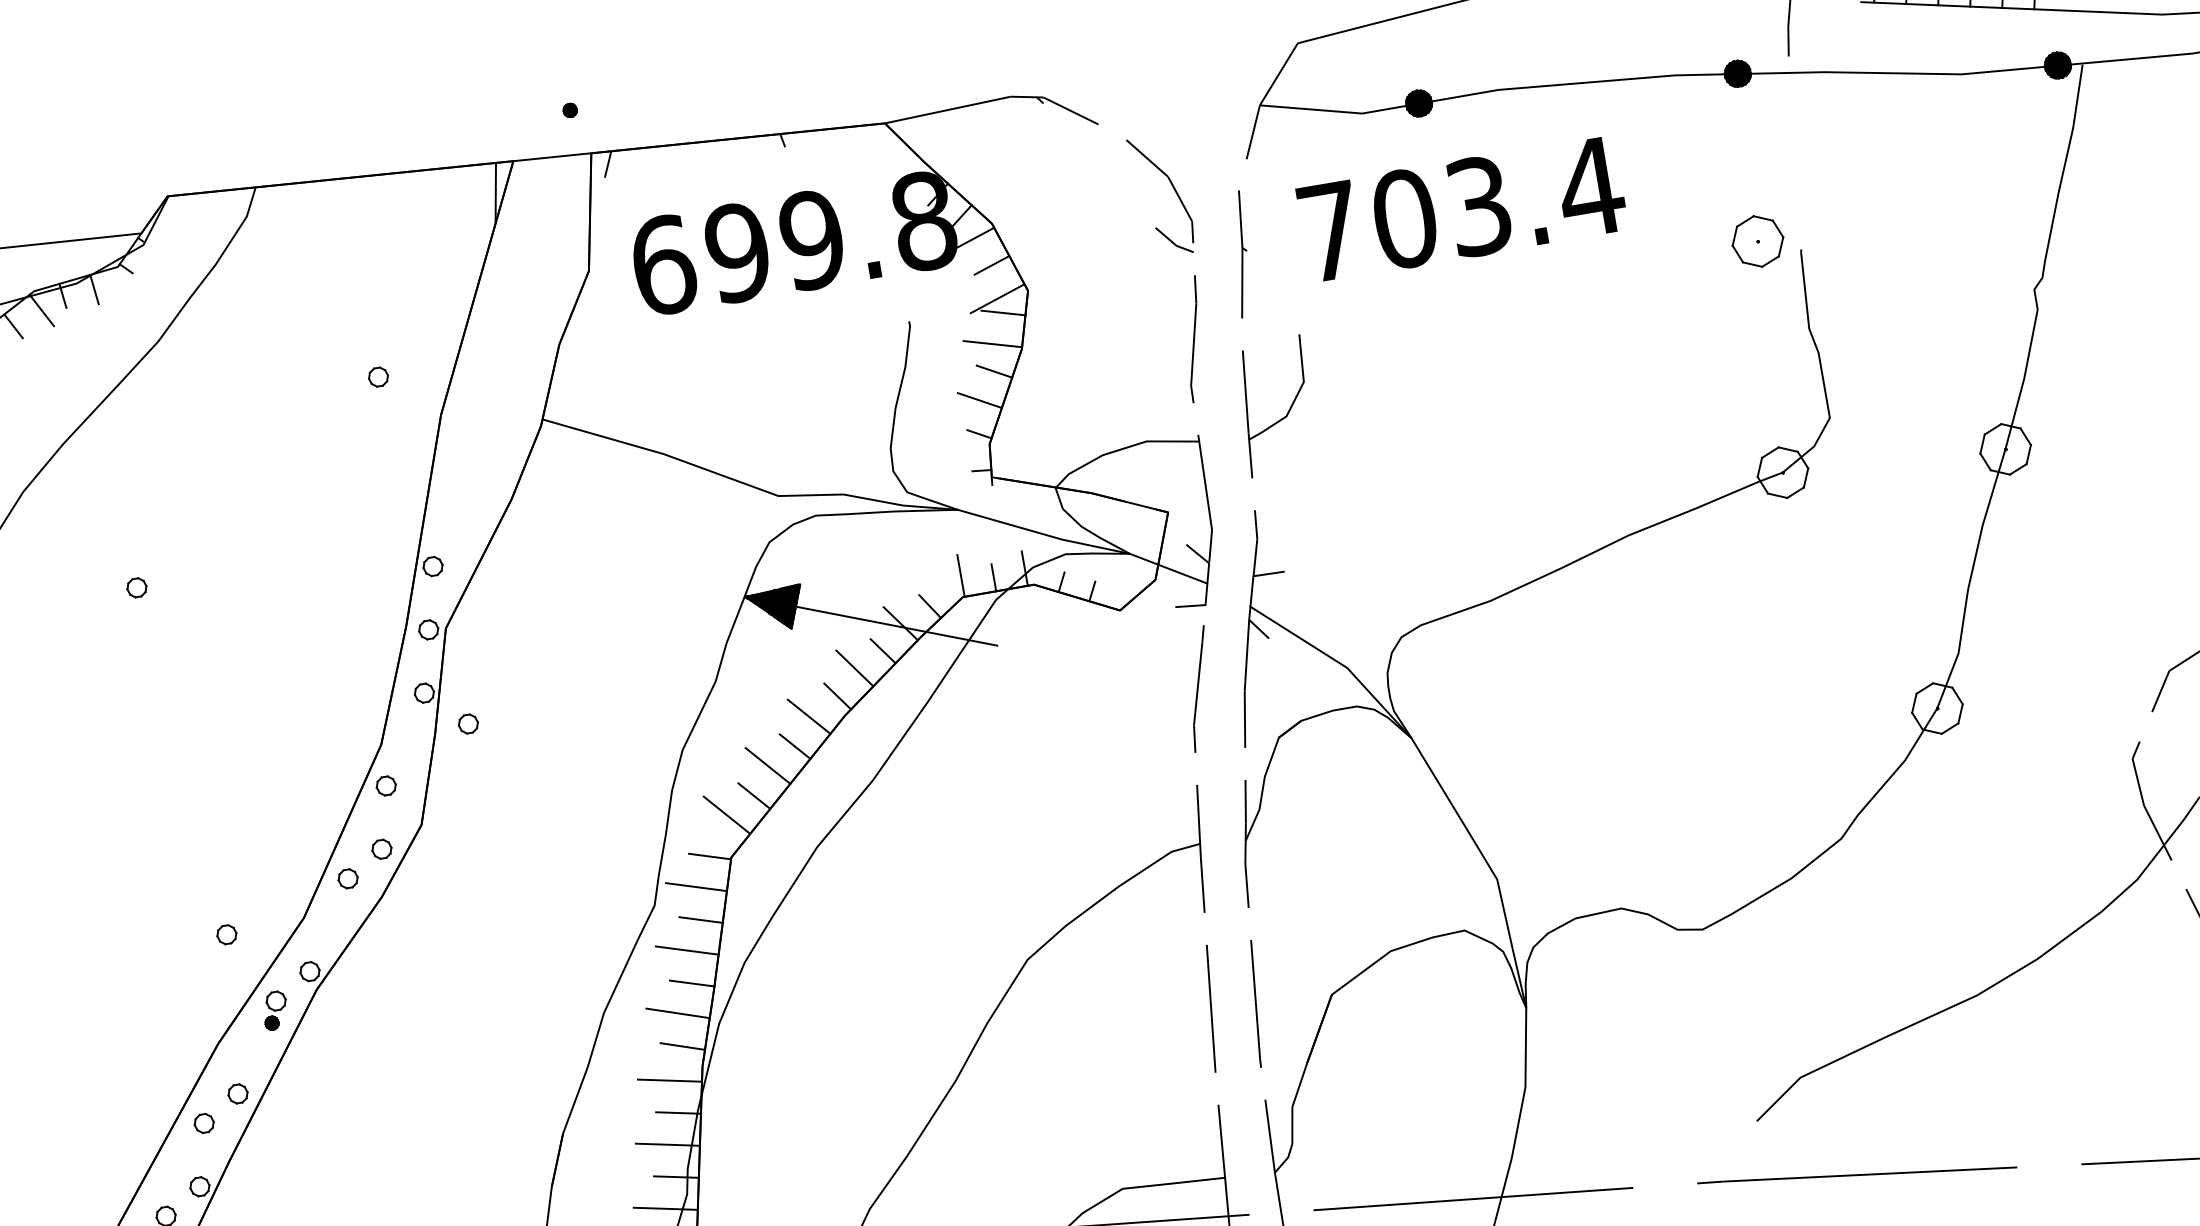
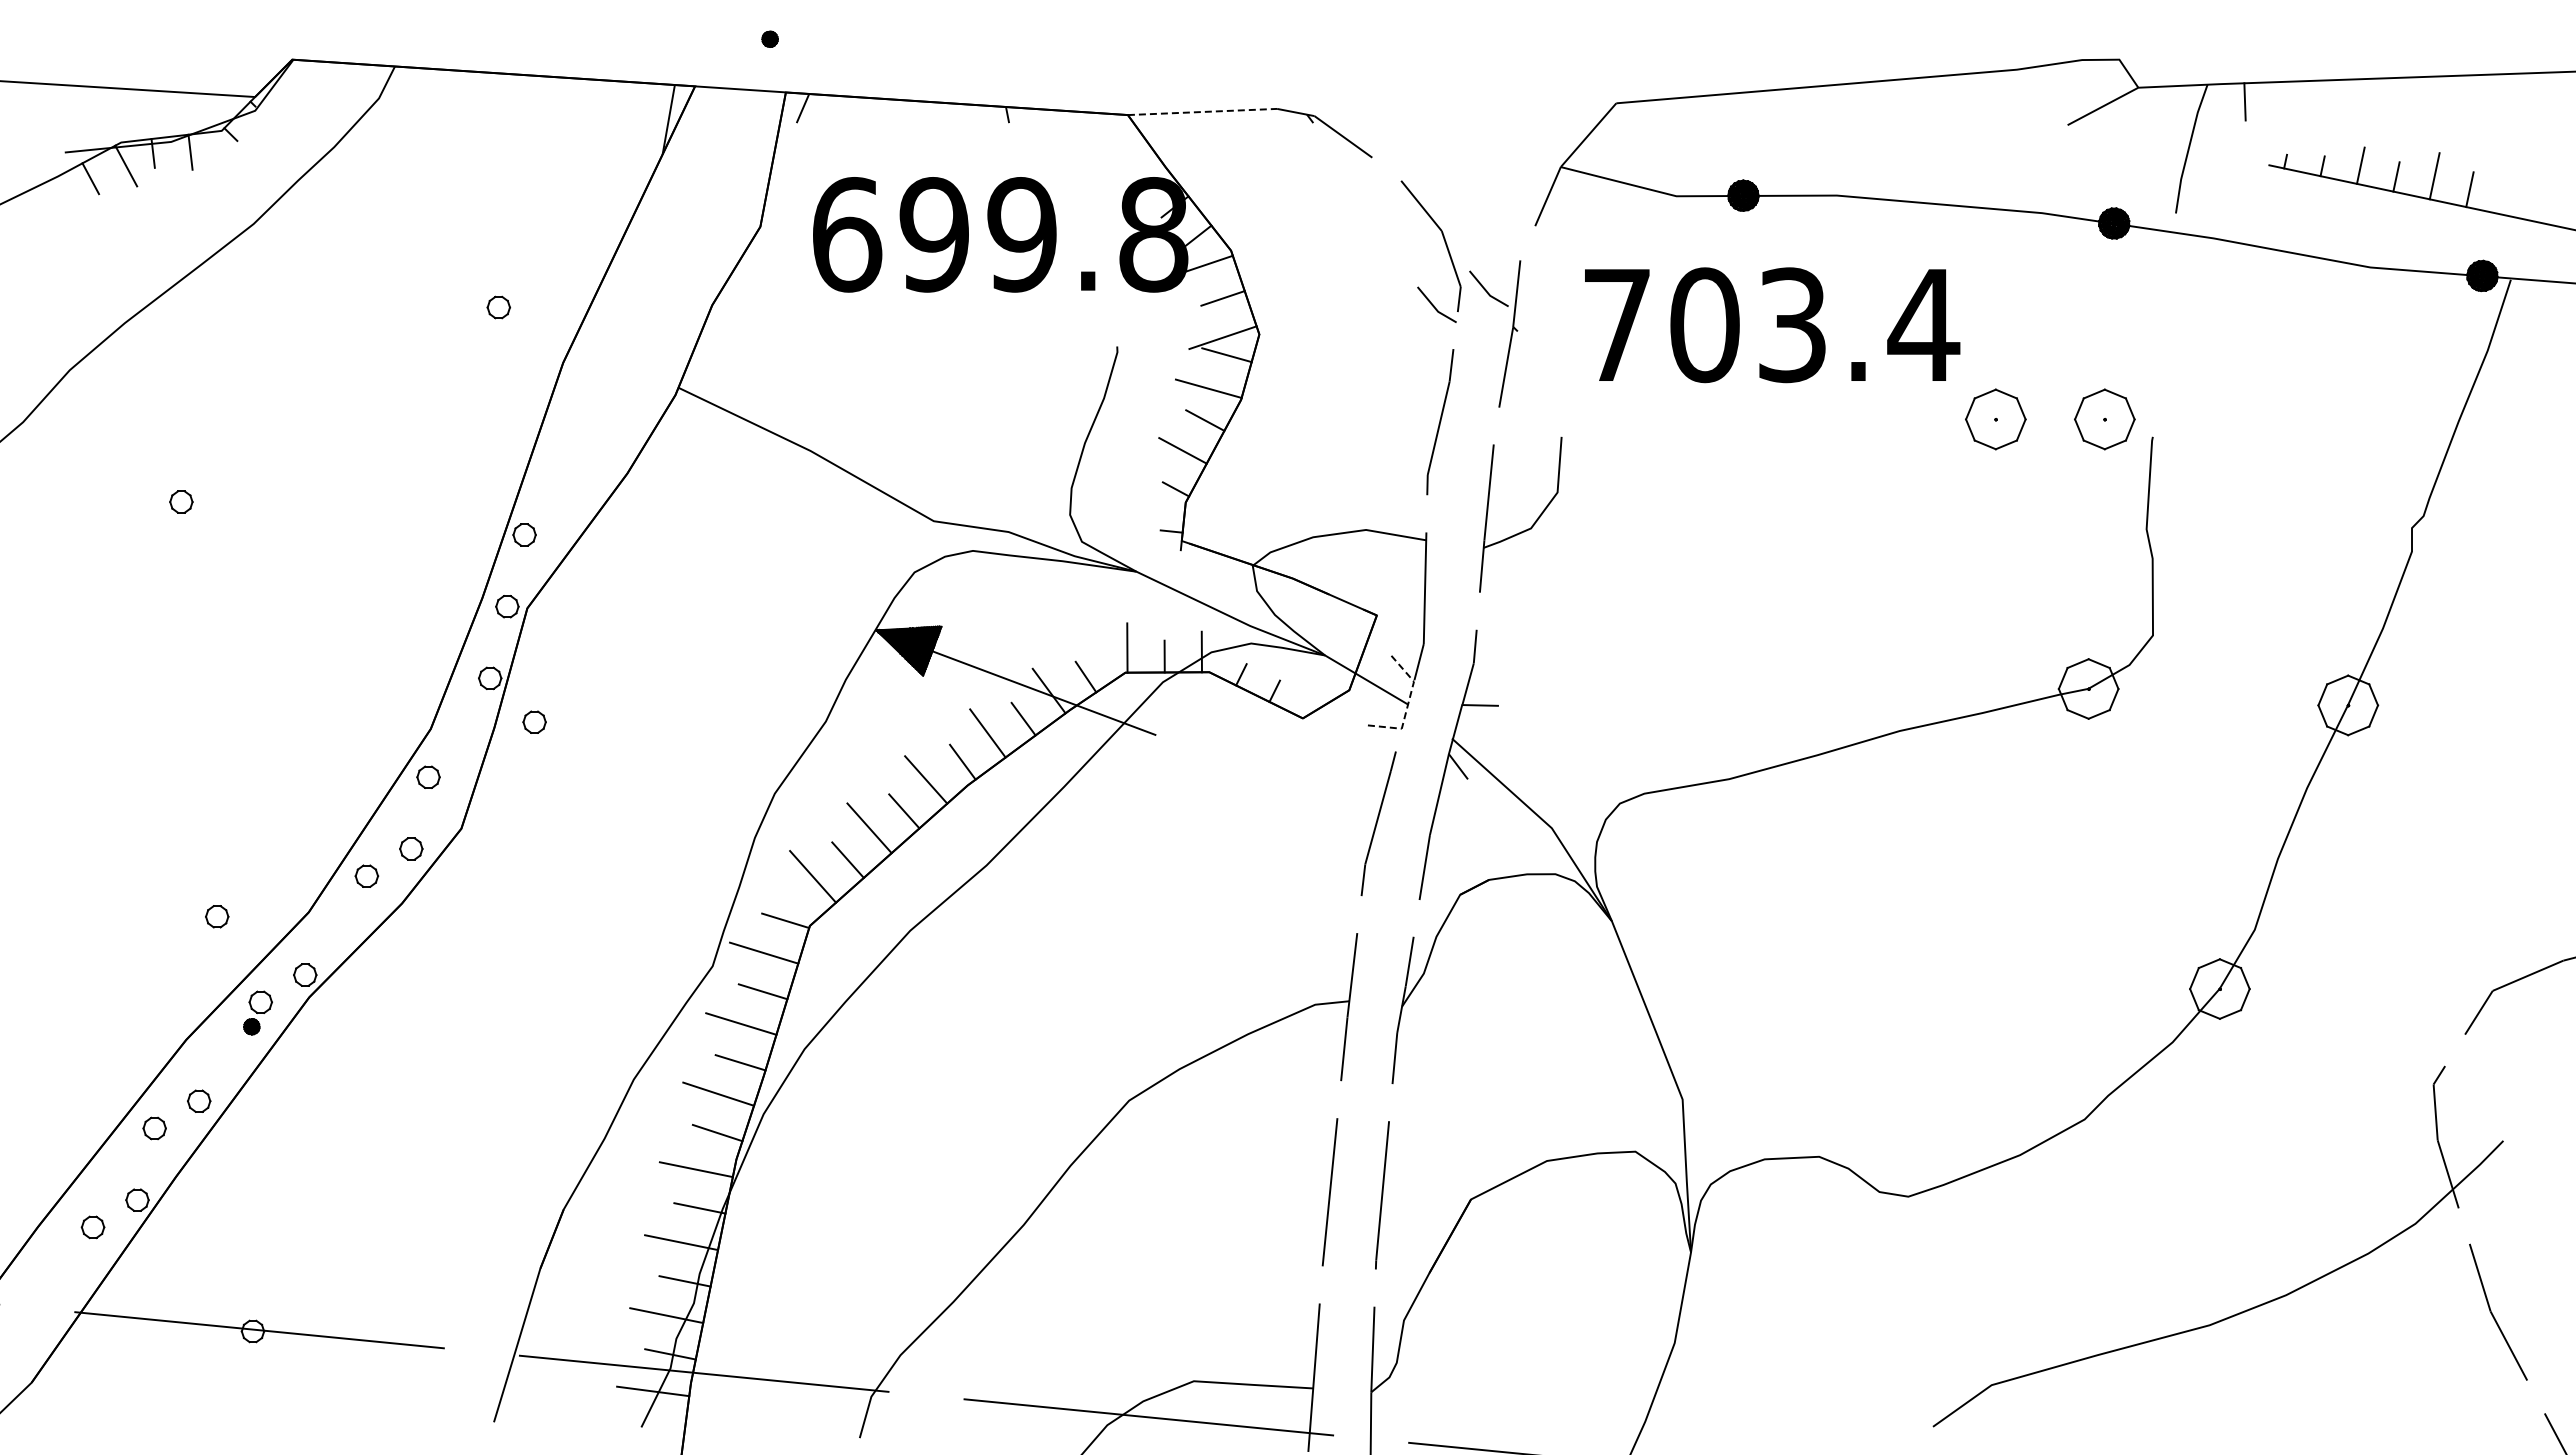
line: (947, 109) -> (1202, 111), solid -> dashed
line: (1214, 219) -> (1486, 289), added
part: (1665, 257) -> (1995, 419), added
line: (1207, 584) -> (1407, 705), solid -> dashed

